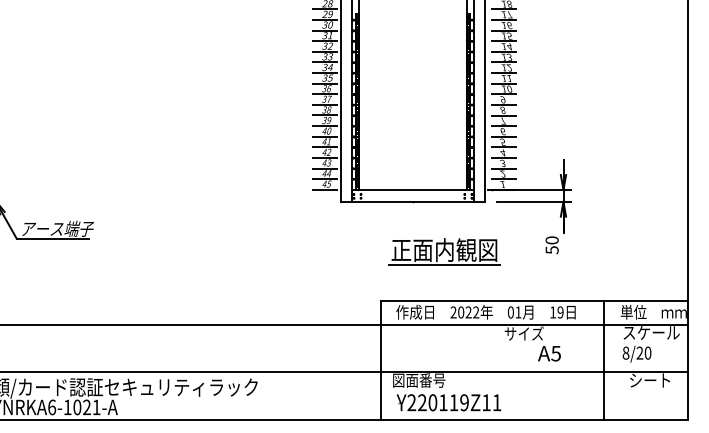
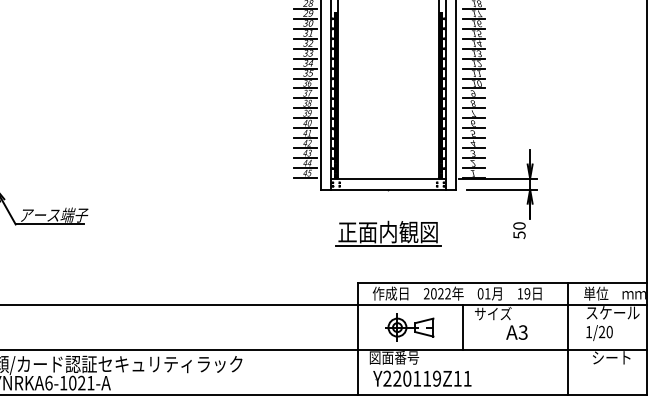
part: (444, 251) -> (388, 233), moved
part: (435, 348) -> (409, 327), added
line: (492, 348) -> (463, 327), added
text: (625, 352) -> (588, 331), 8/20 -> 1/20
text: (556, 353) -> (523, 332), A5 -> A3

